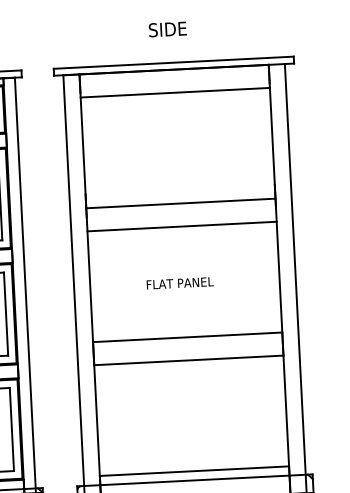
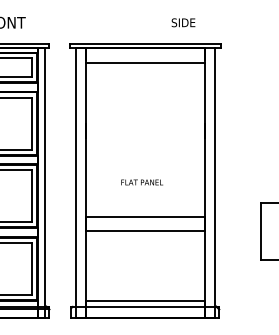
text: (167, 28) -> (183, 22), moved
line: (179, 203) -> (144, 132), removed
line: (180, 225) -> (144, 146), removed

